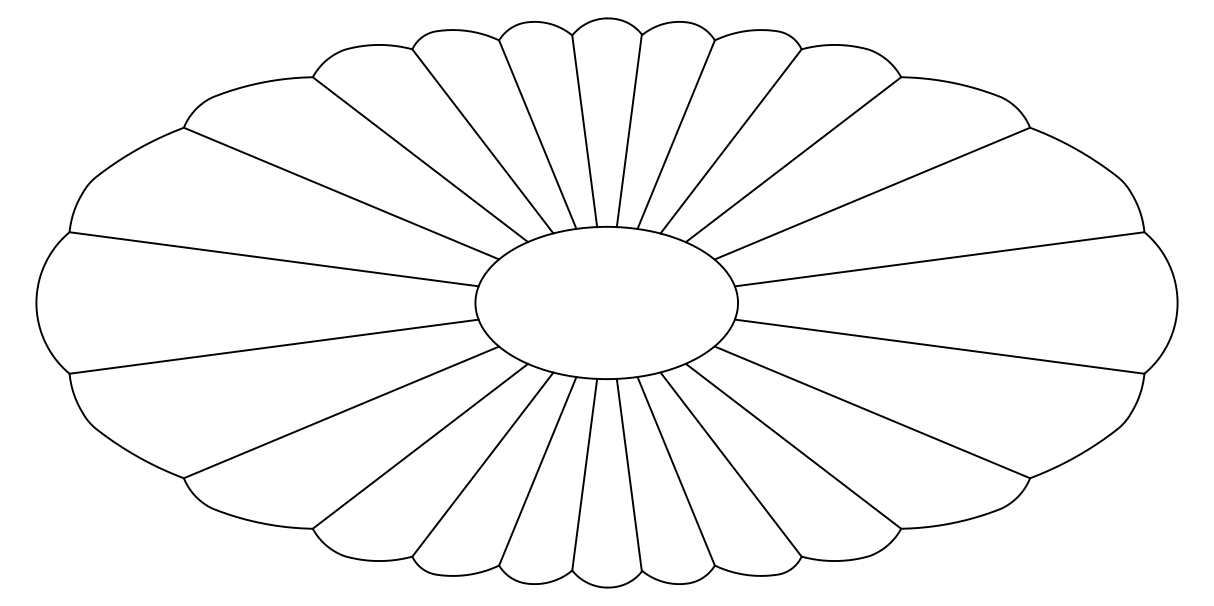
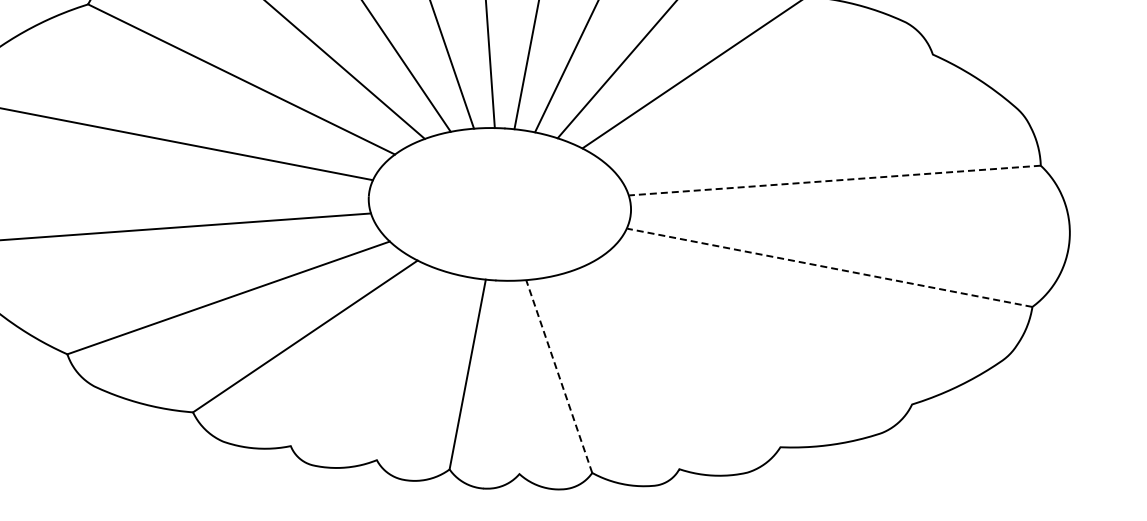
line: (872, 193) -> (771, 110), removed
line: (939, 259) -> (834, 180), solid -> dashed
line: (939, 346) -> (829, 267), solid -> dashed
line: (872, 412) -> (758, 329), removed
line: (793, 445) -> (677, 357), removed
line: (482, 464) -> (366, 358), removed
line: (730, 464) -> (613, 373), removed
line: (537, 471) -> (420, 368), removed
line: (676, 471) -> (559, 376), solid -> dashed
line: (628, 474) -> (511, 376), removed

